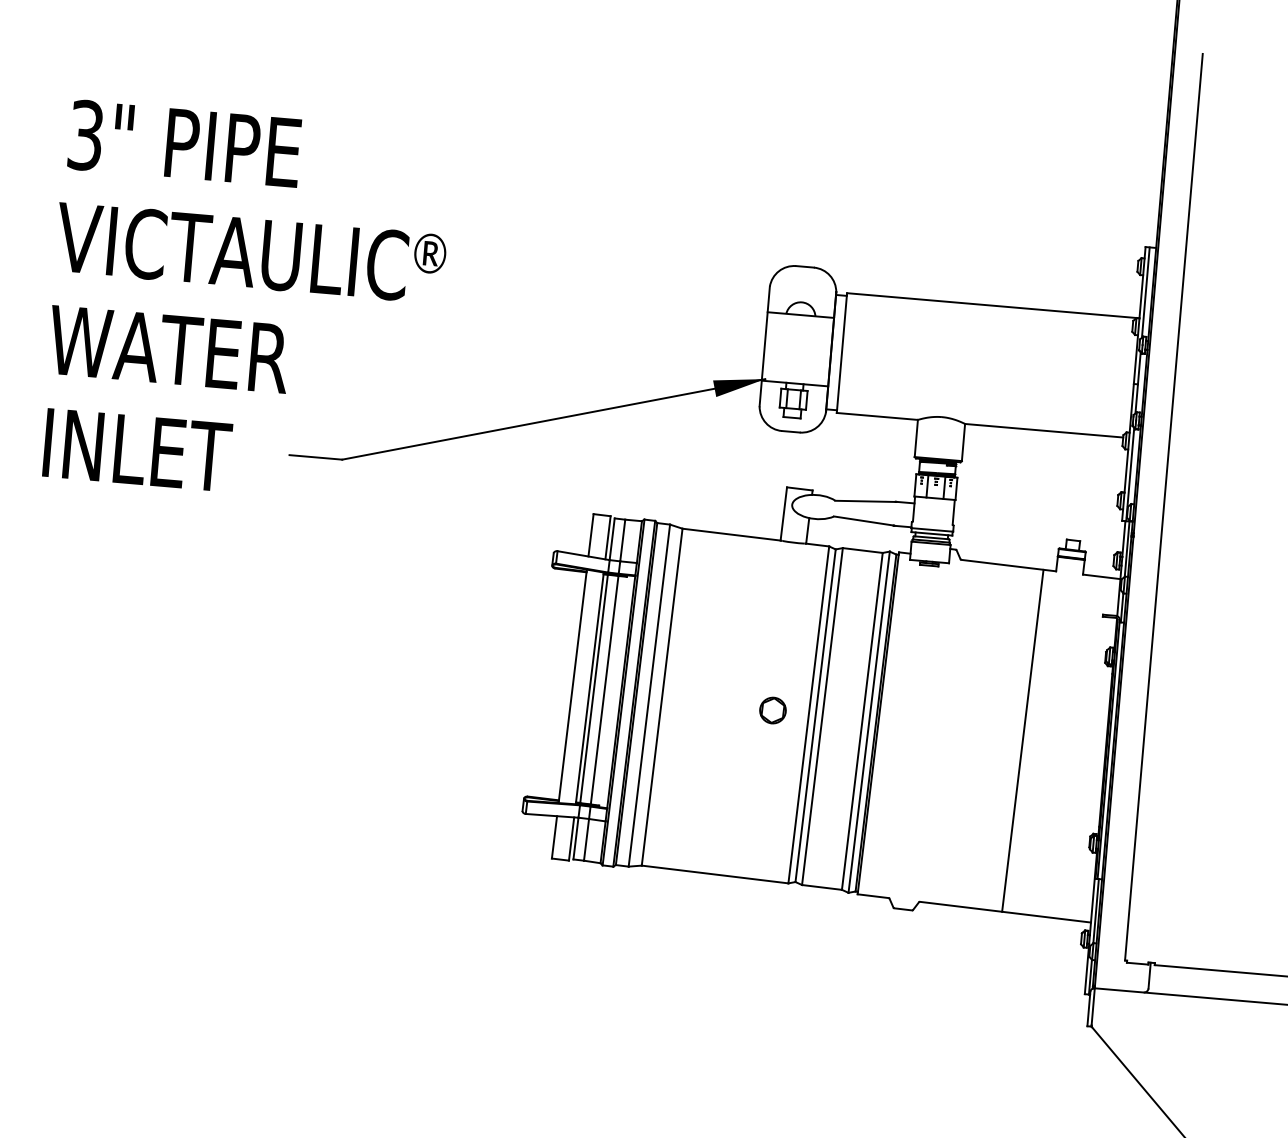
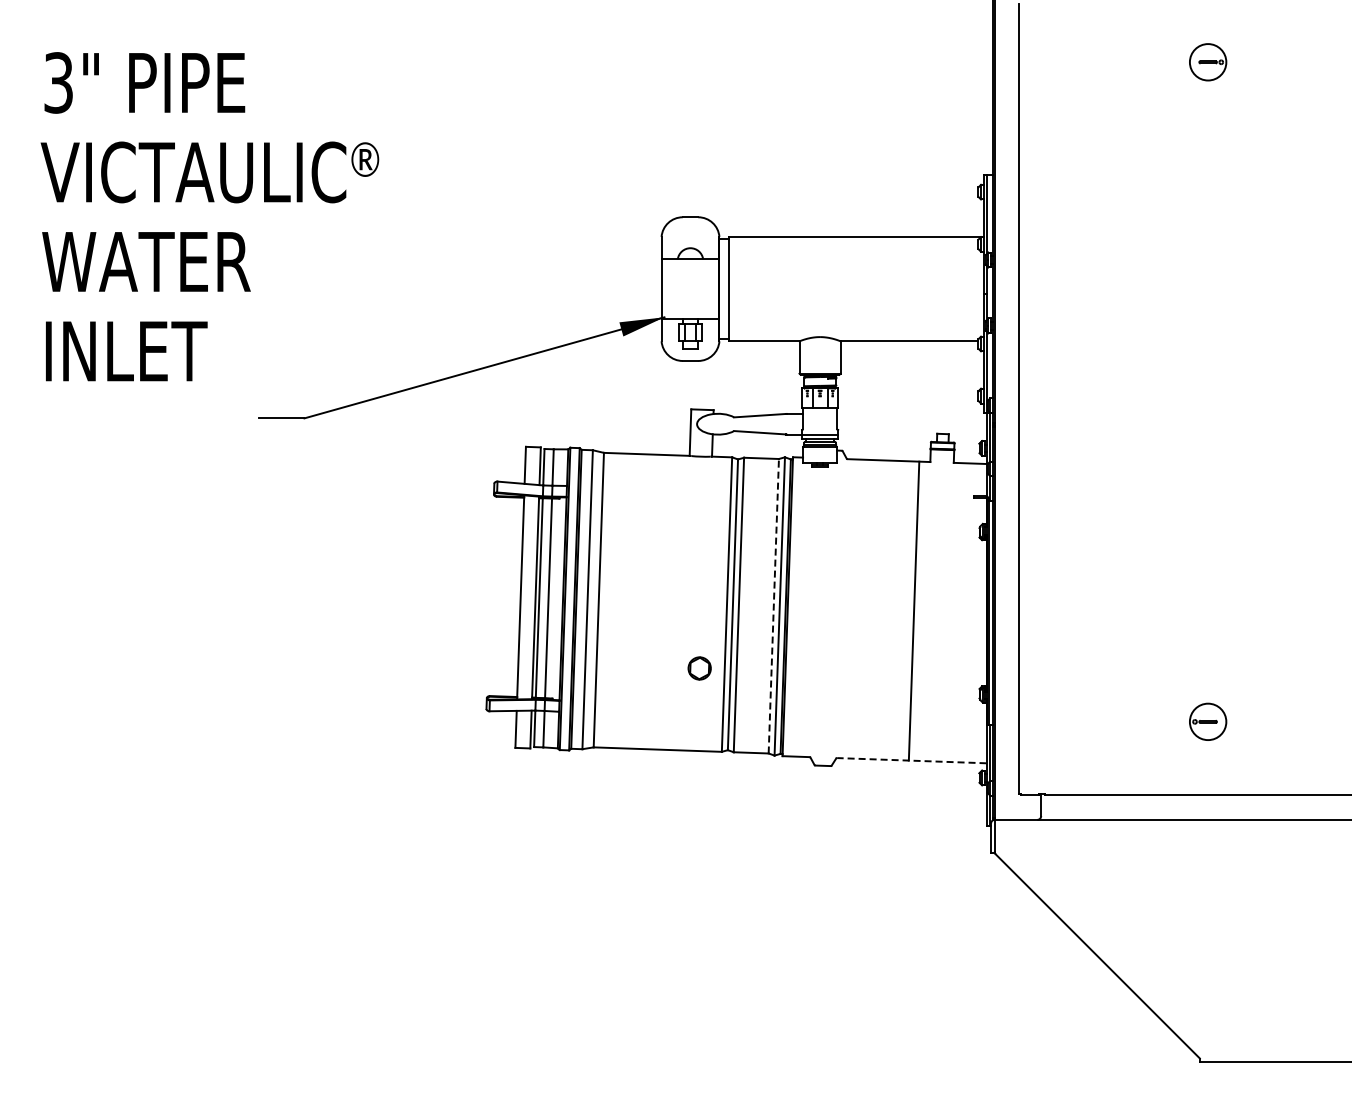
text: (245, 303) -> (209, 216), moved
part: (772, 710) -> (699, 668), moved
line: (862, 720) -> (773, 605), solid -> dashed
line: (1005, 911) -> (911, 760), solid -> dashed

